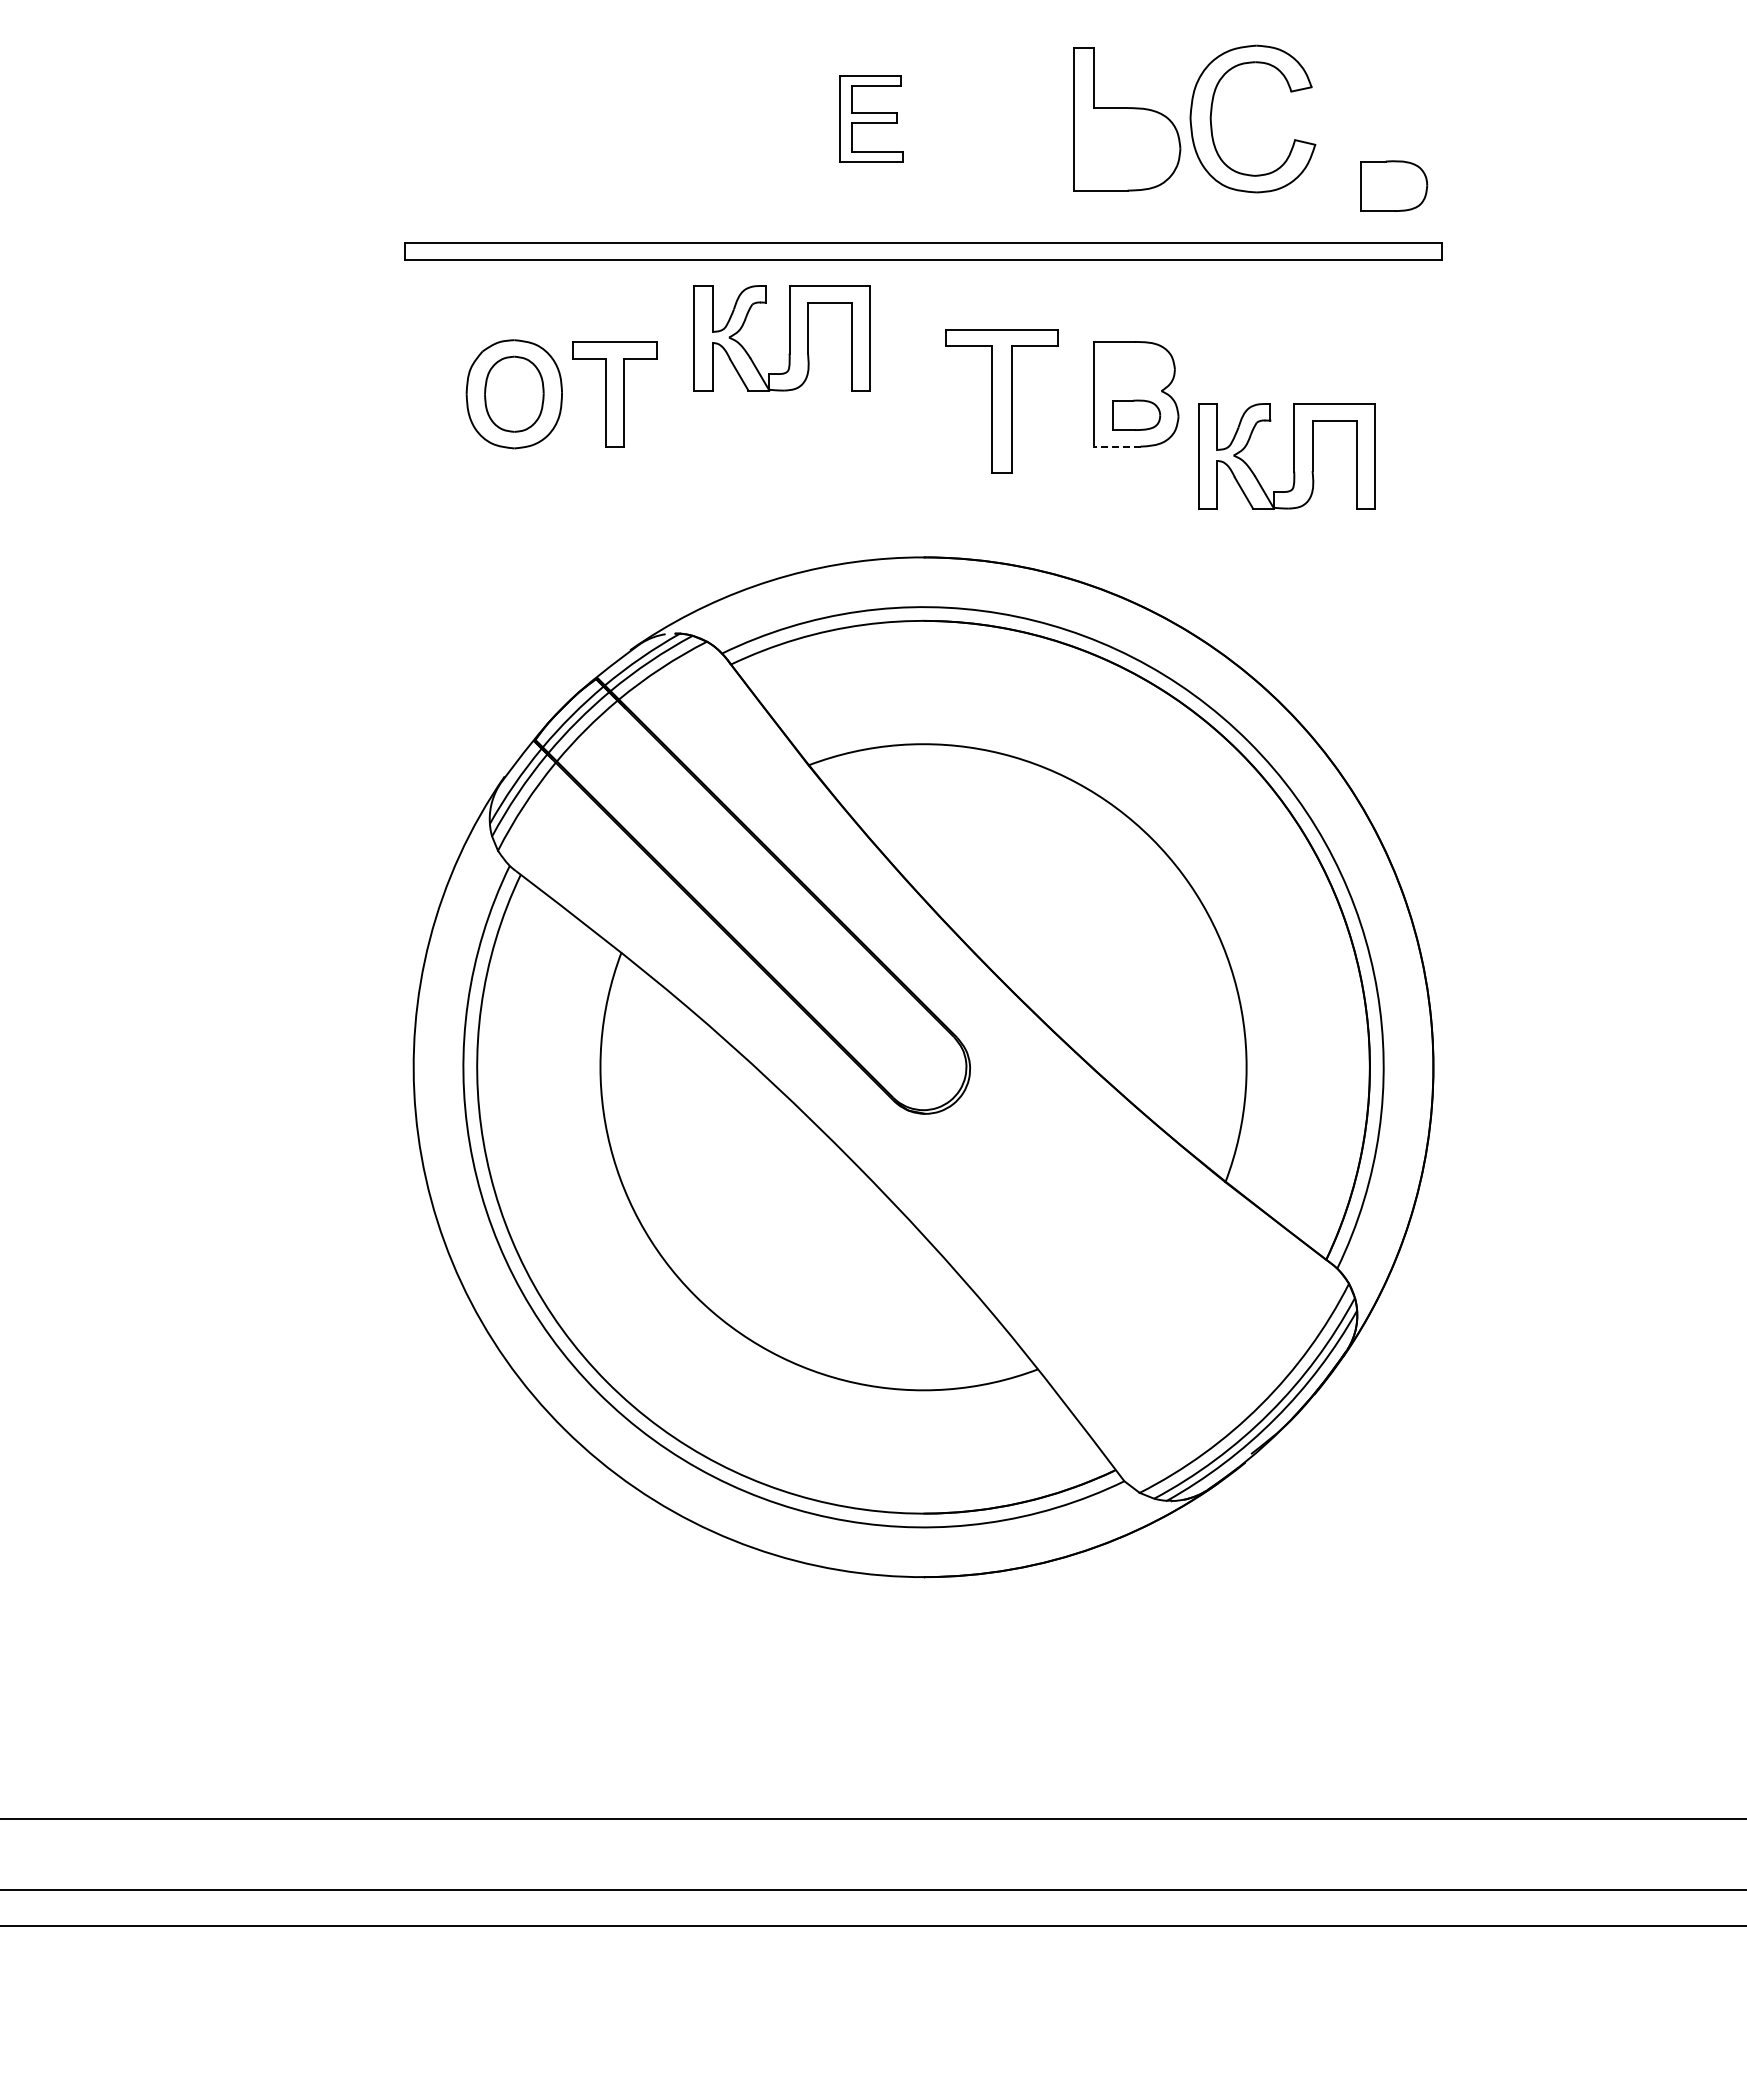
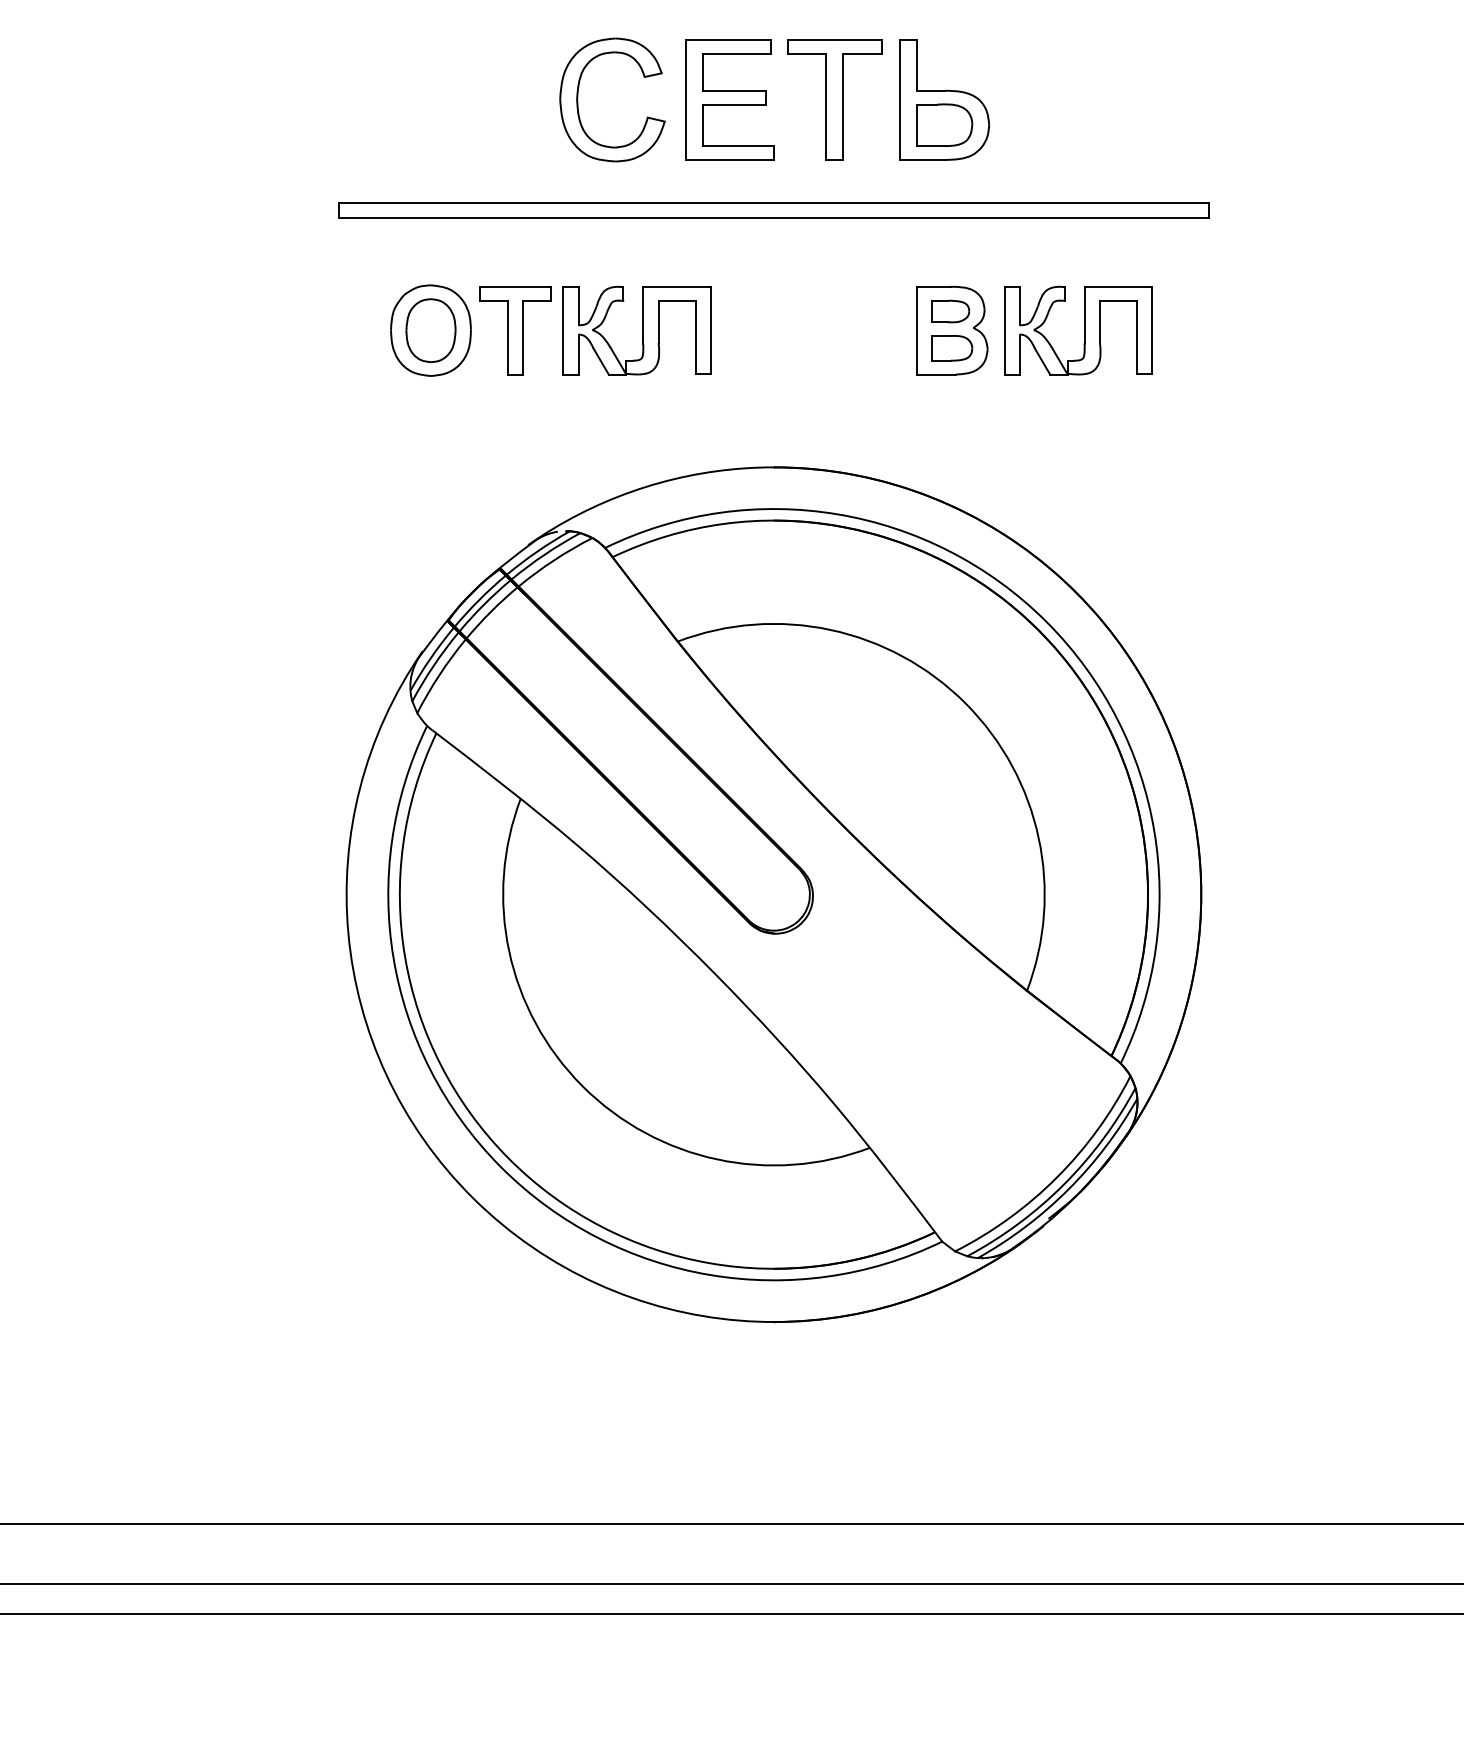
part: (1212, 111) -> (578, 93), moved
part: (871, 119) -> (730, 100), size x1.67
part: (1394, 185) -> (944, 124), moved
part: (789, 338) -> (643, 330), moved
part: (1134, 371) -> (950, 311), added
part: (1001, 401) -> (834, 100), moved
line: (1116, 446) -> (935, 374), dashed -> solid
part: (1293, 456) -> (1084, 330), moved

